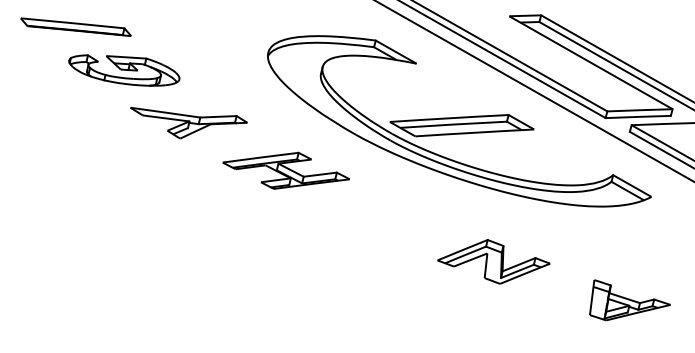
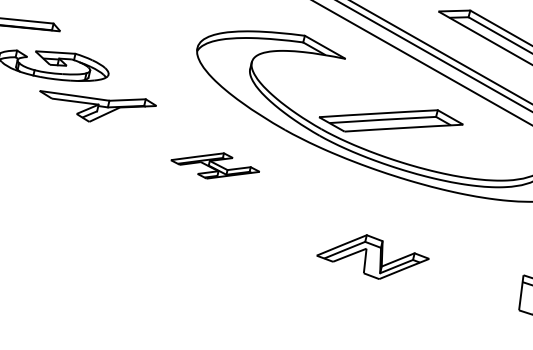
part: (188, 123) -> (97, 106), moved
part: (285, 170) -> (214, 165), size x0.7
part: (493, 261) -> (372, 256), moved

